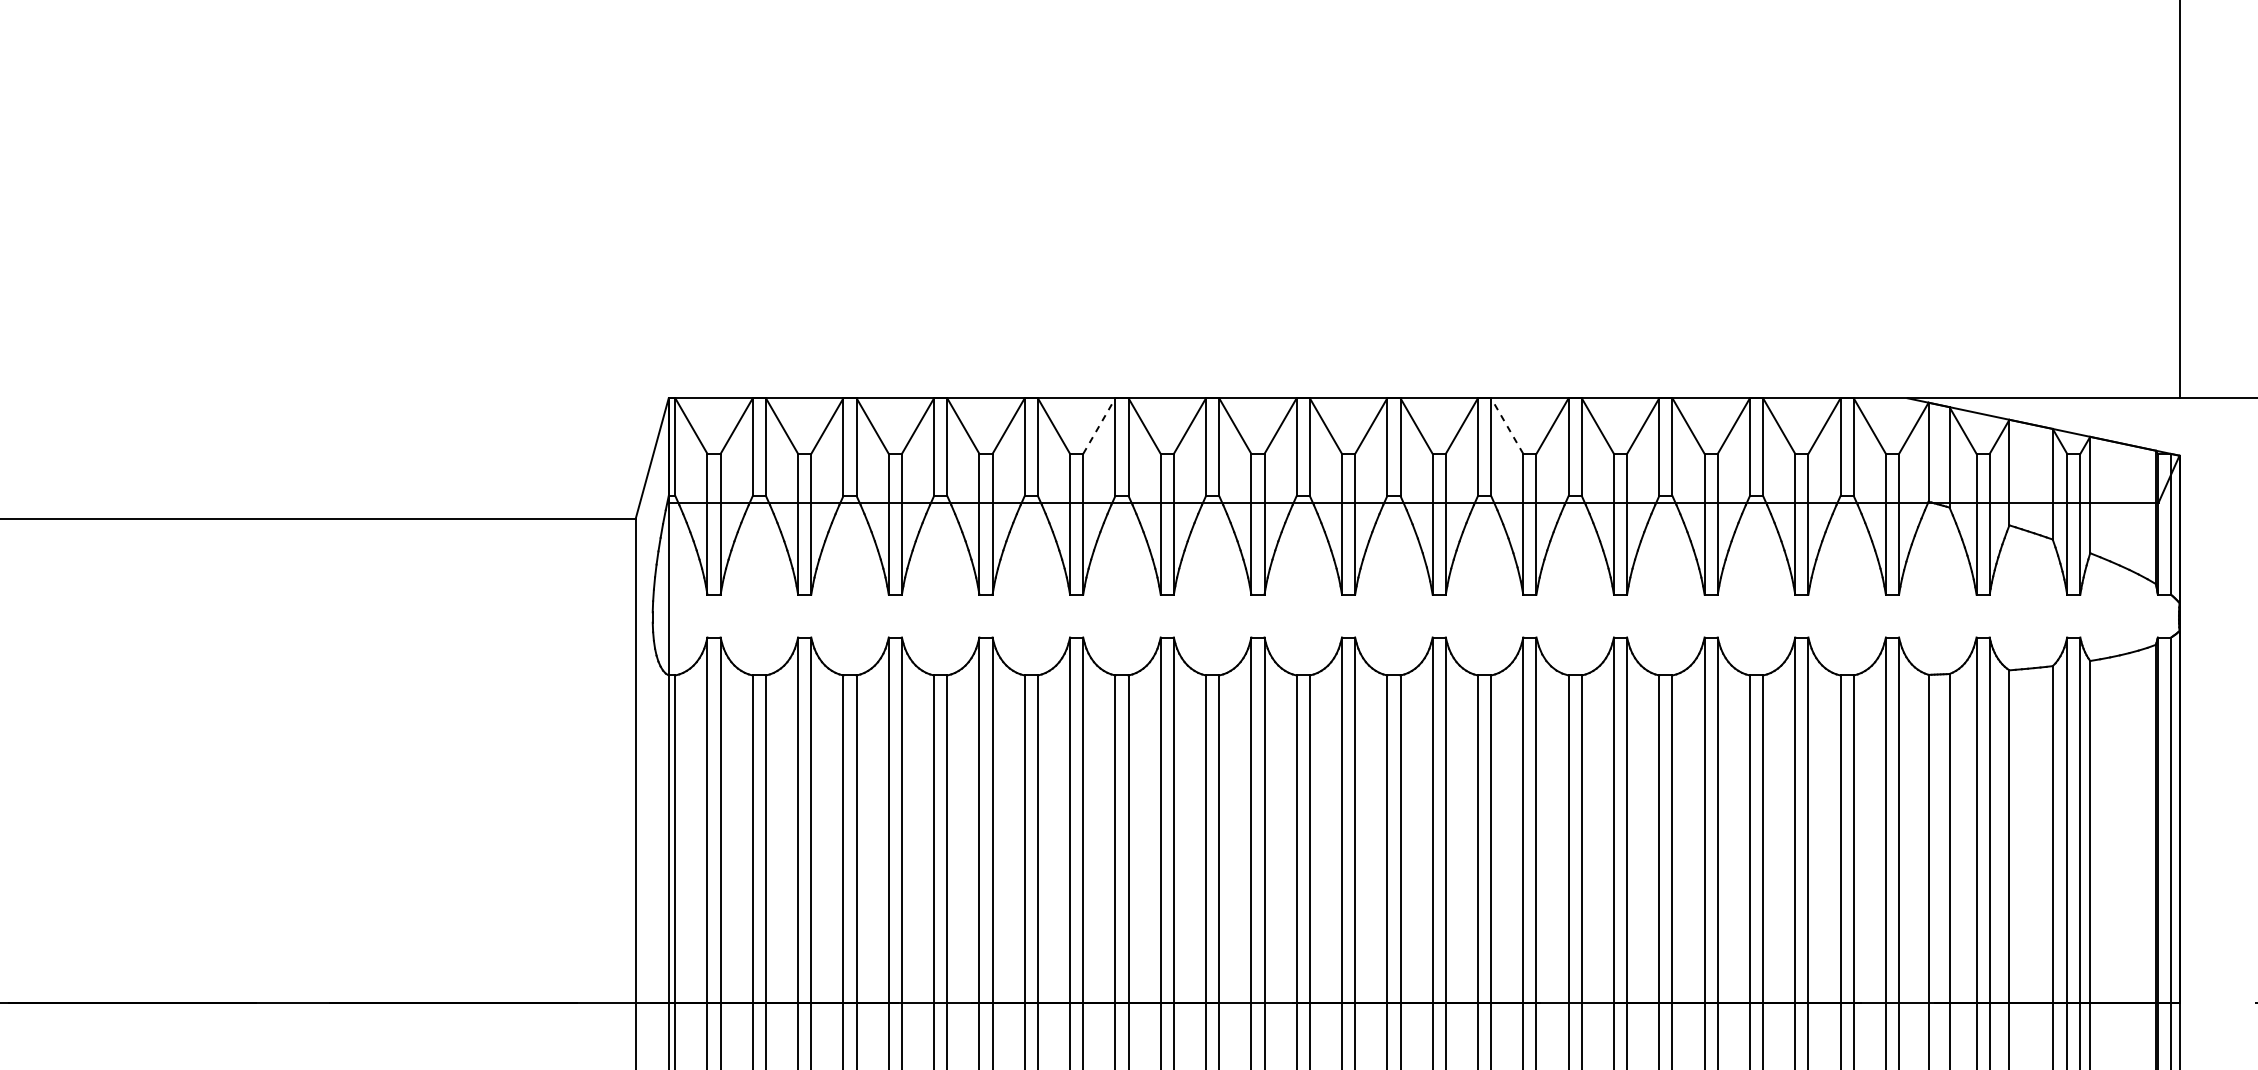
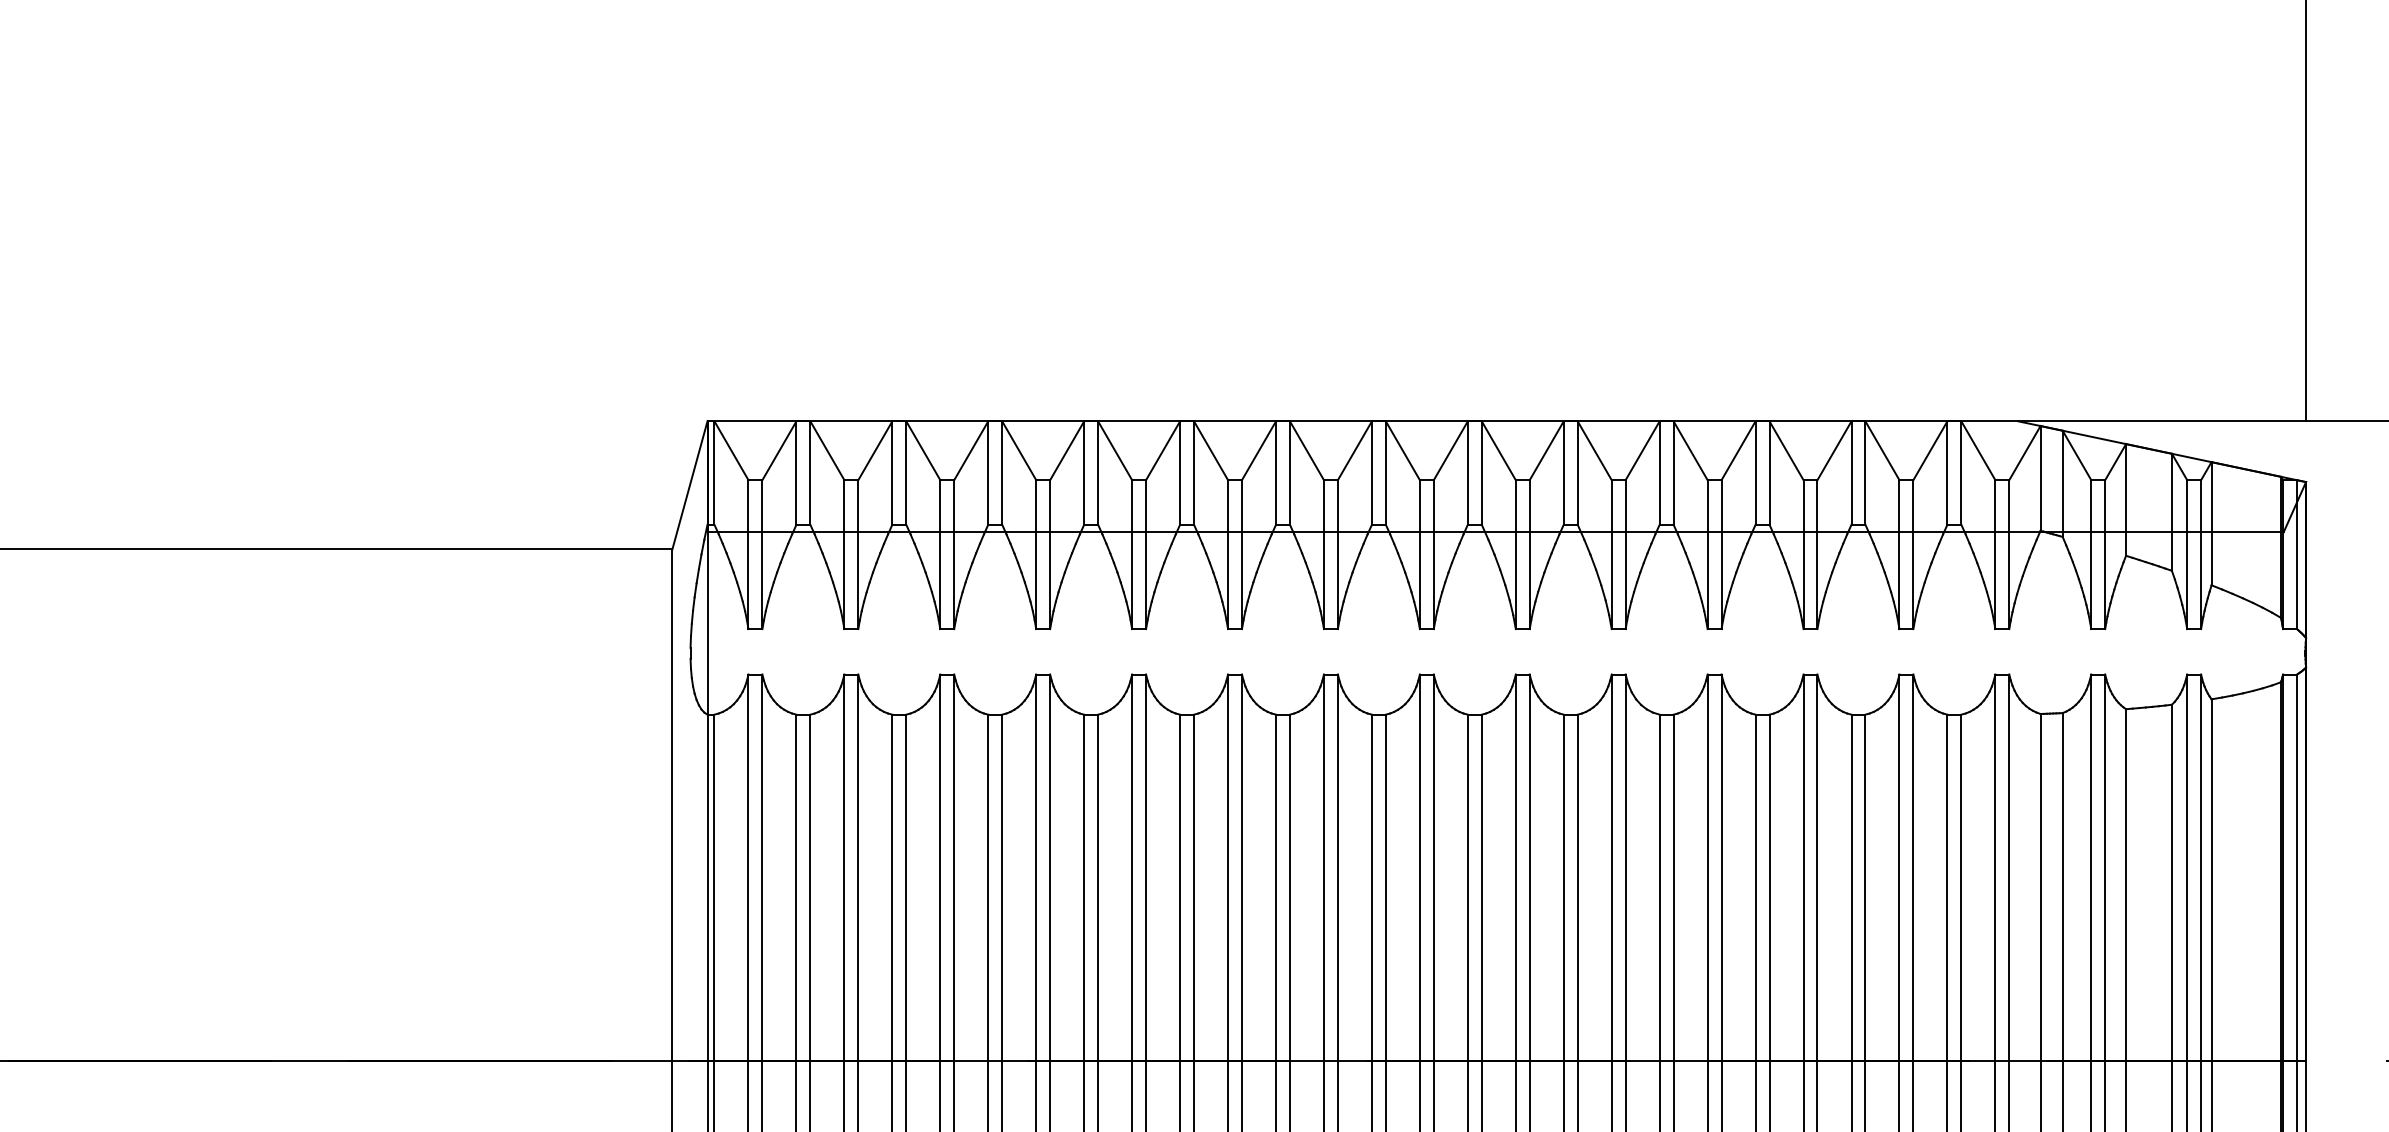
line: (1099, 425) -> (1163, 450), dashed -> solid
line: (1507, 425) -> (1594, 450), dashed -> solid

